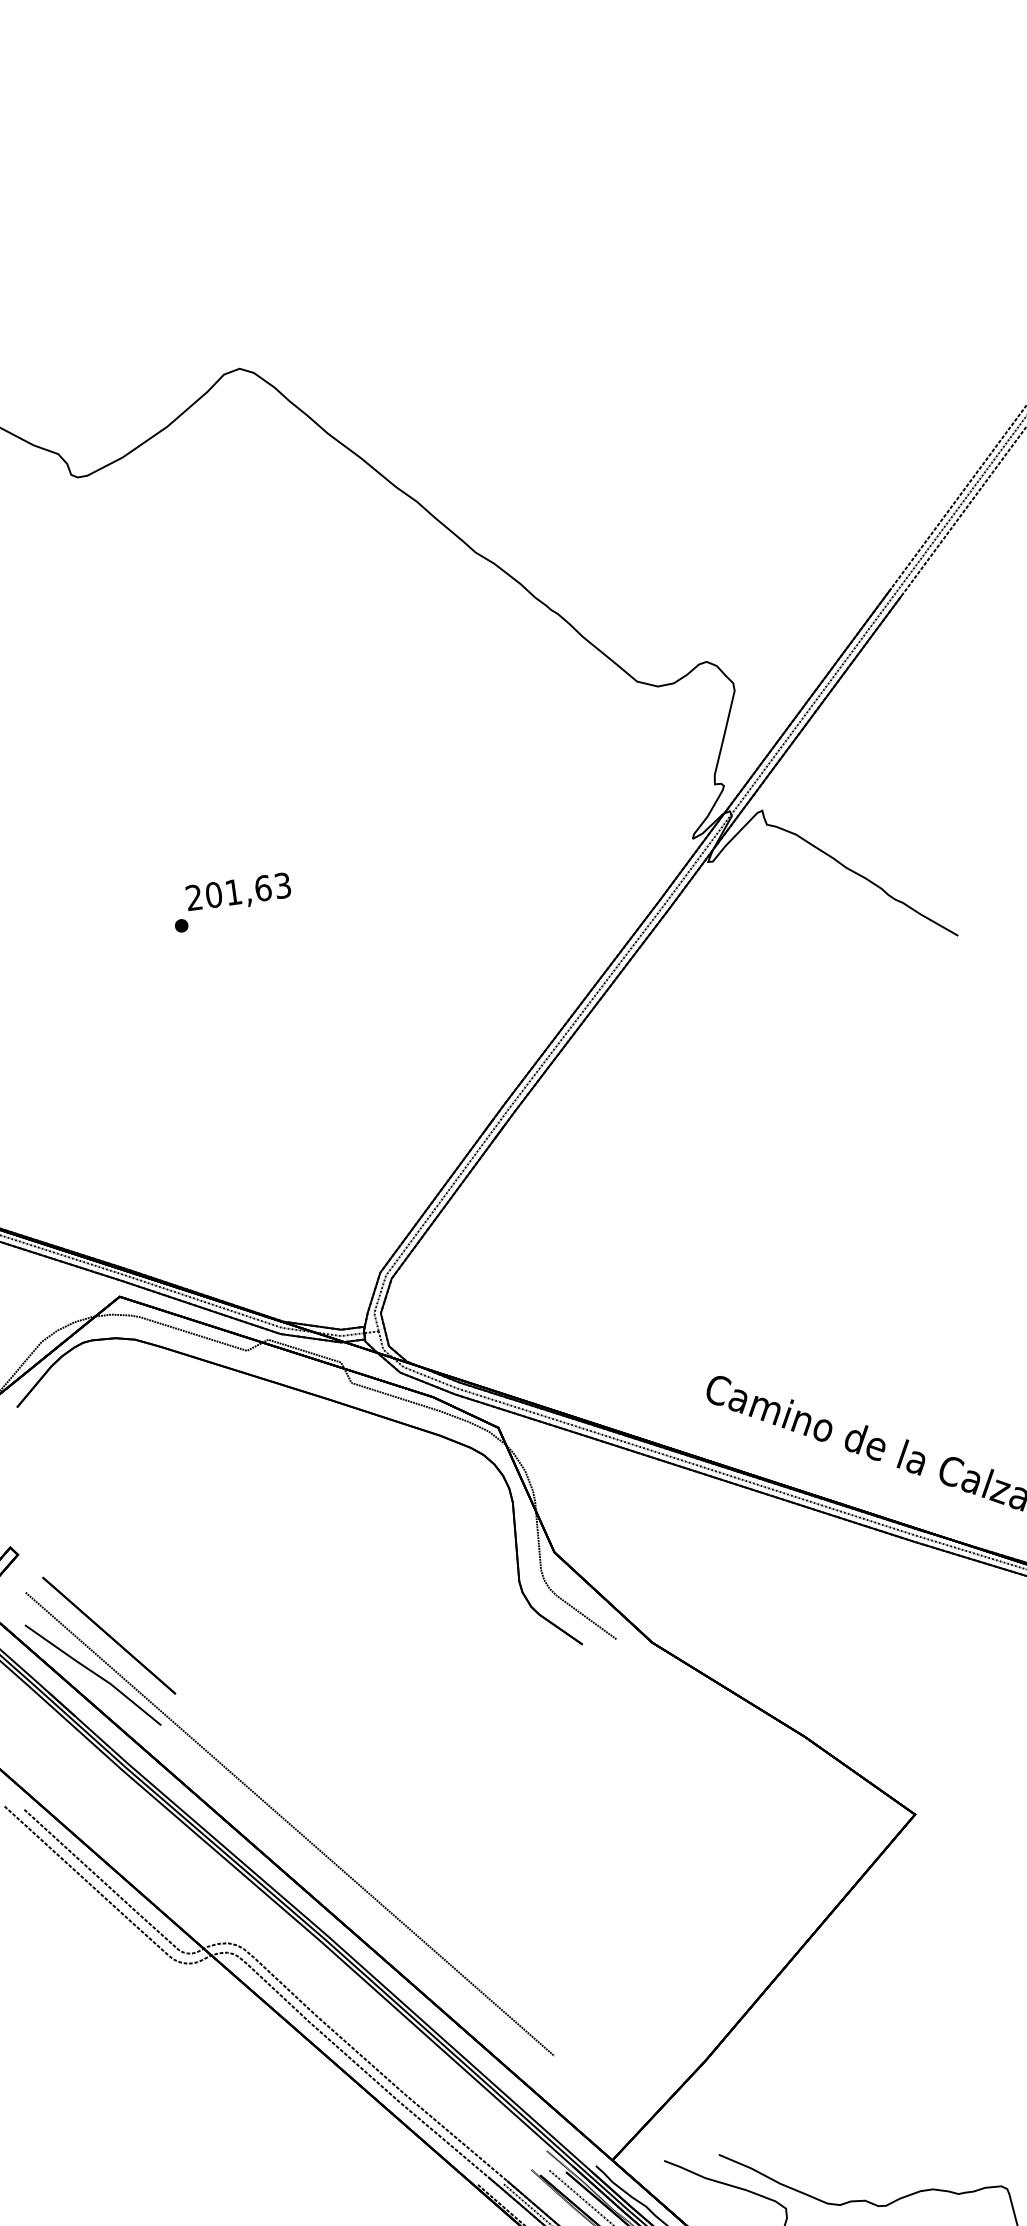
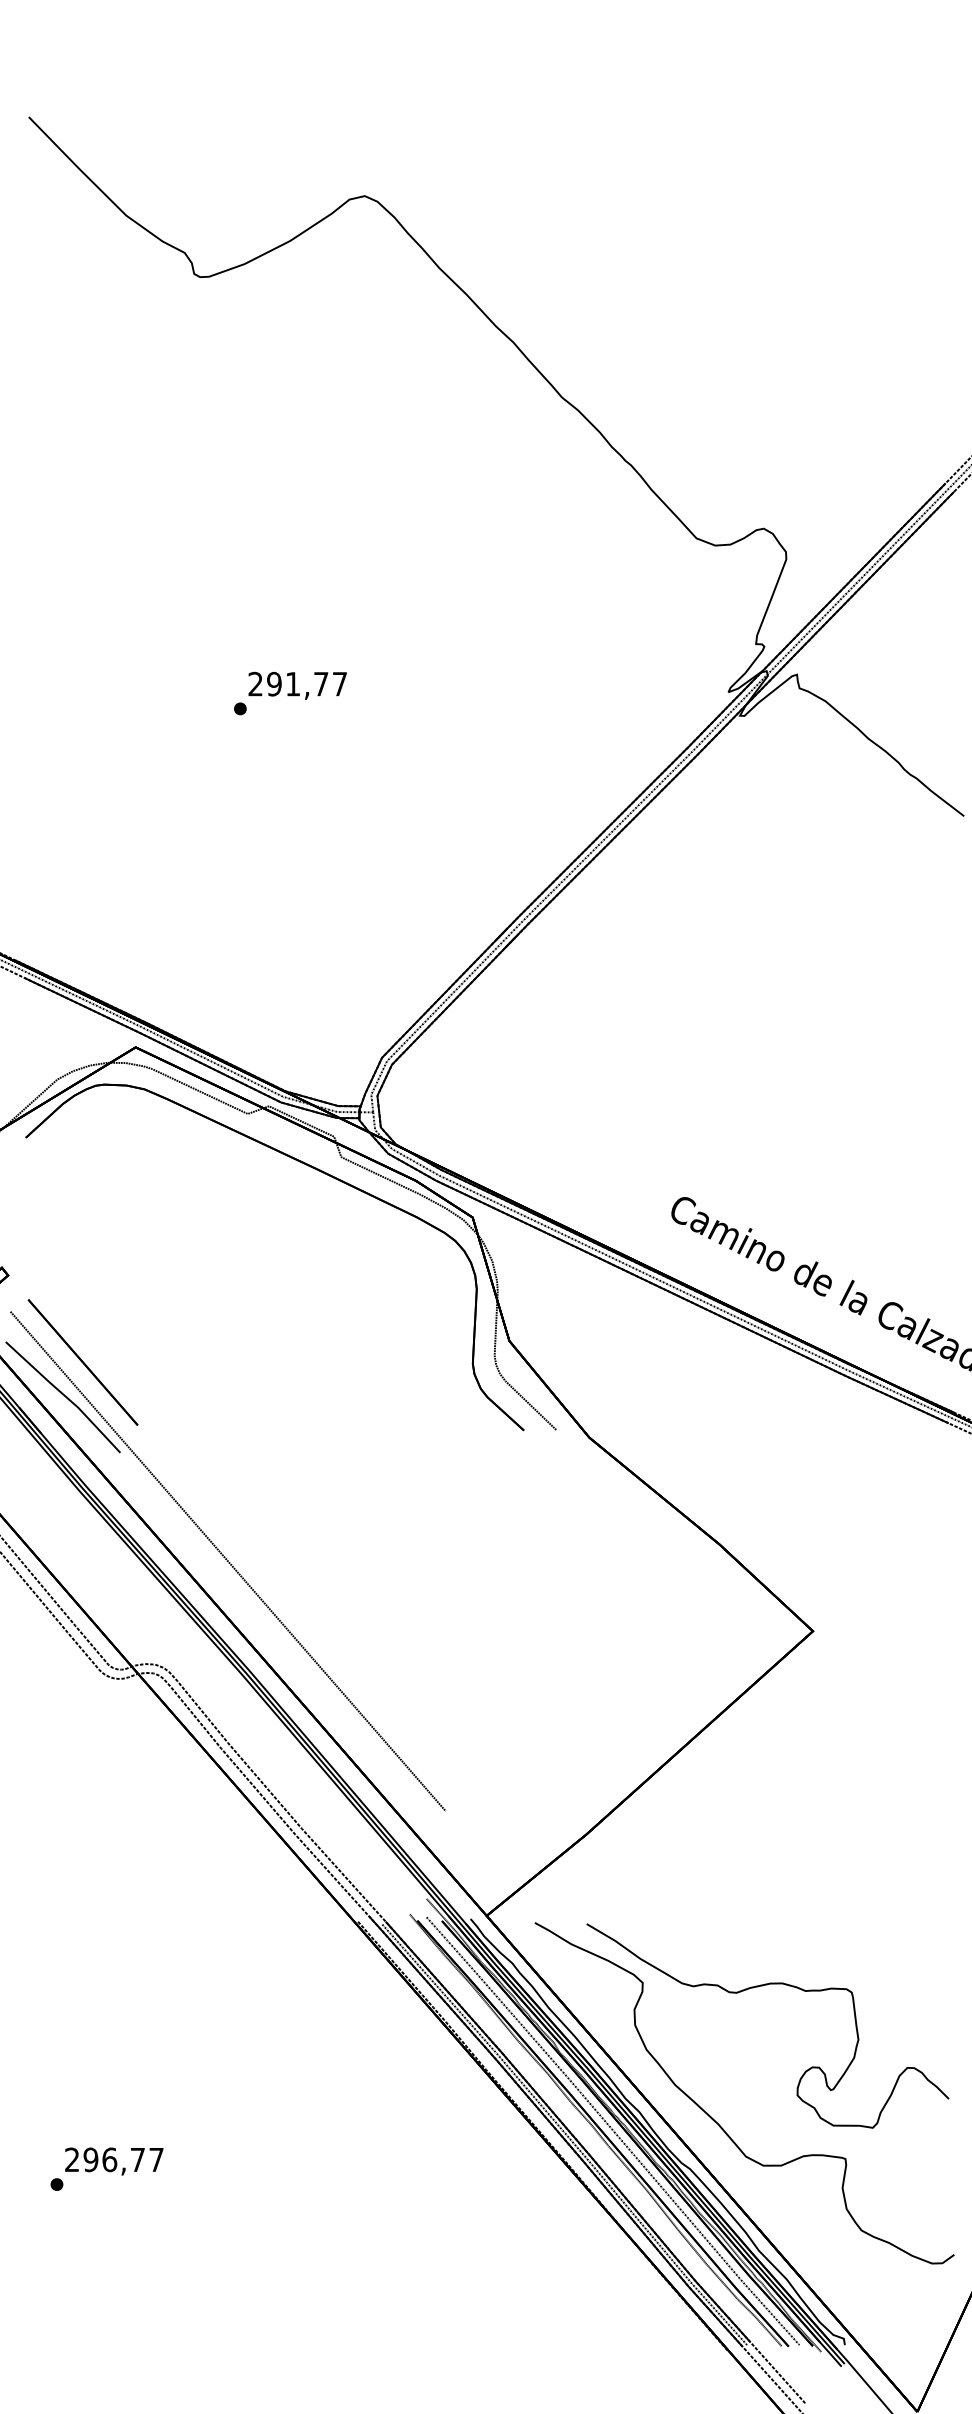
text: (247, 889) -> (306, 683), 201,63 -> 291,77

